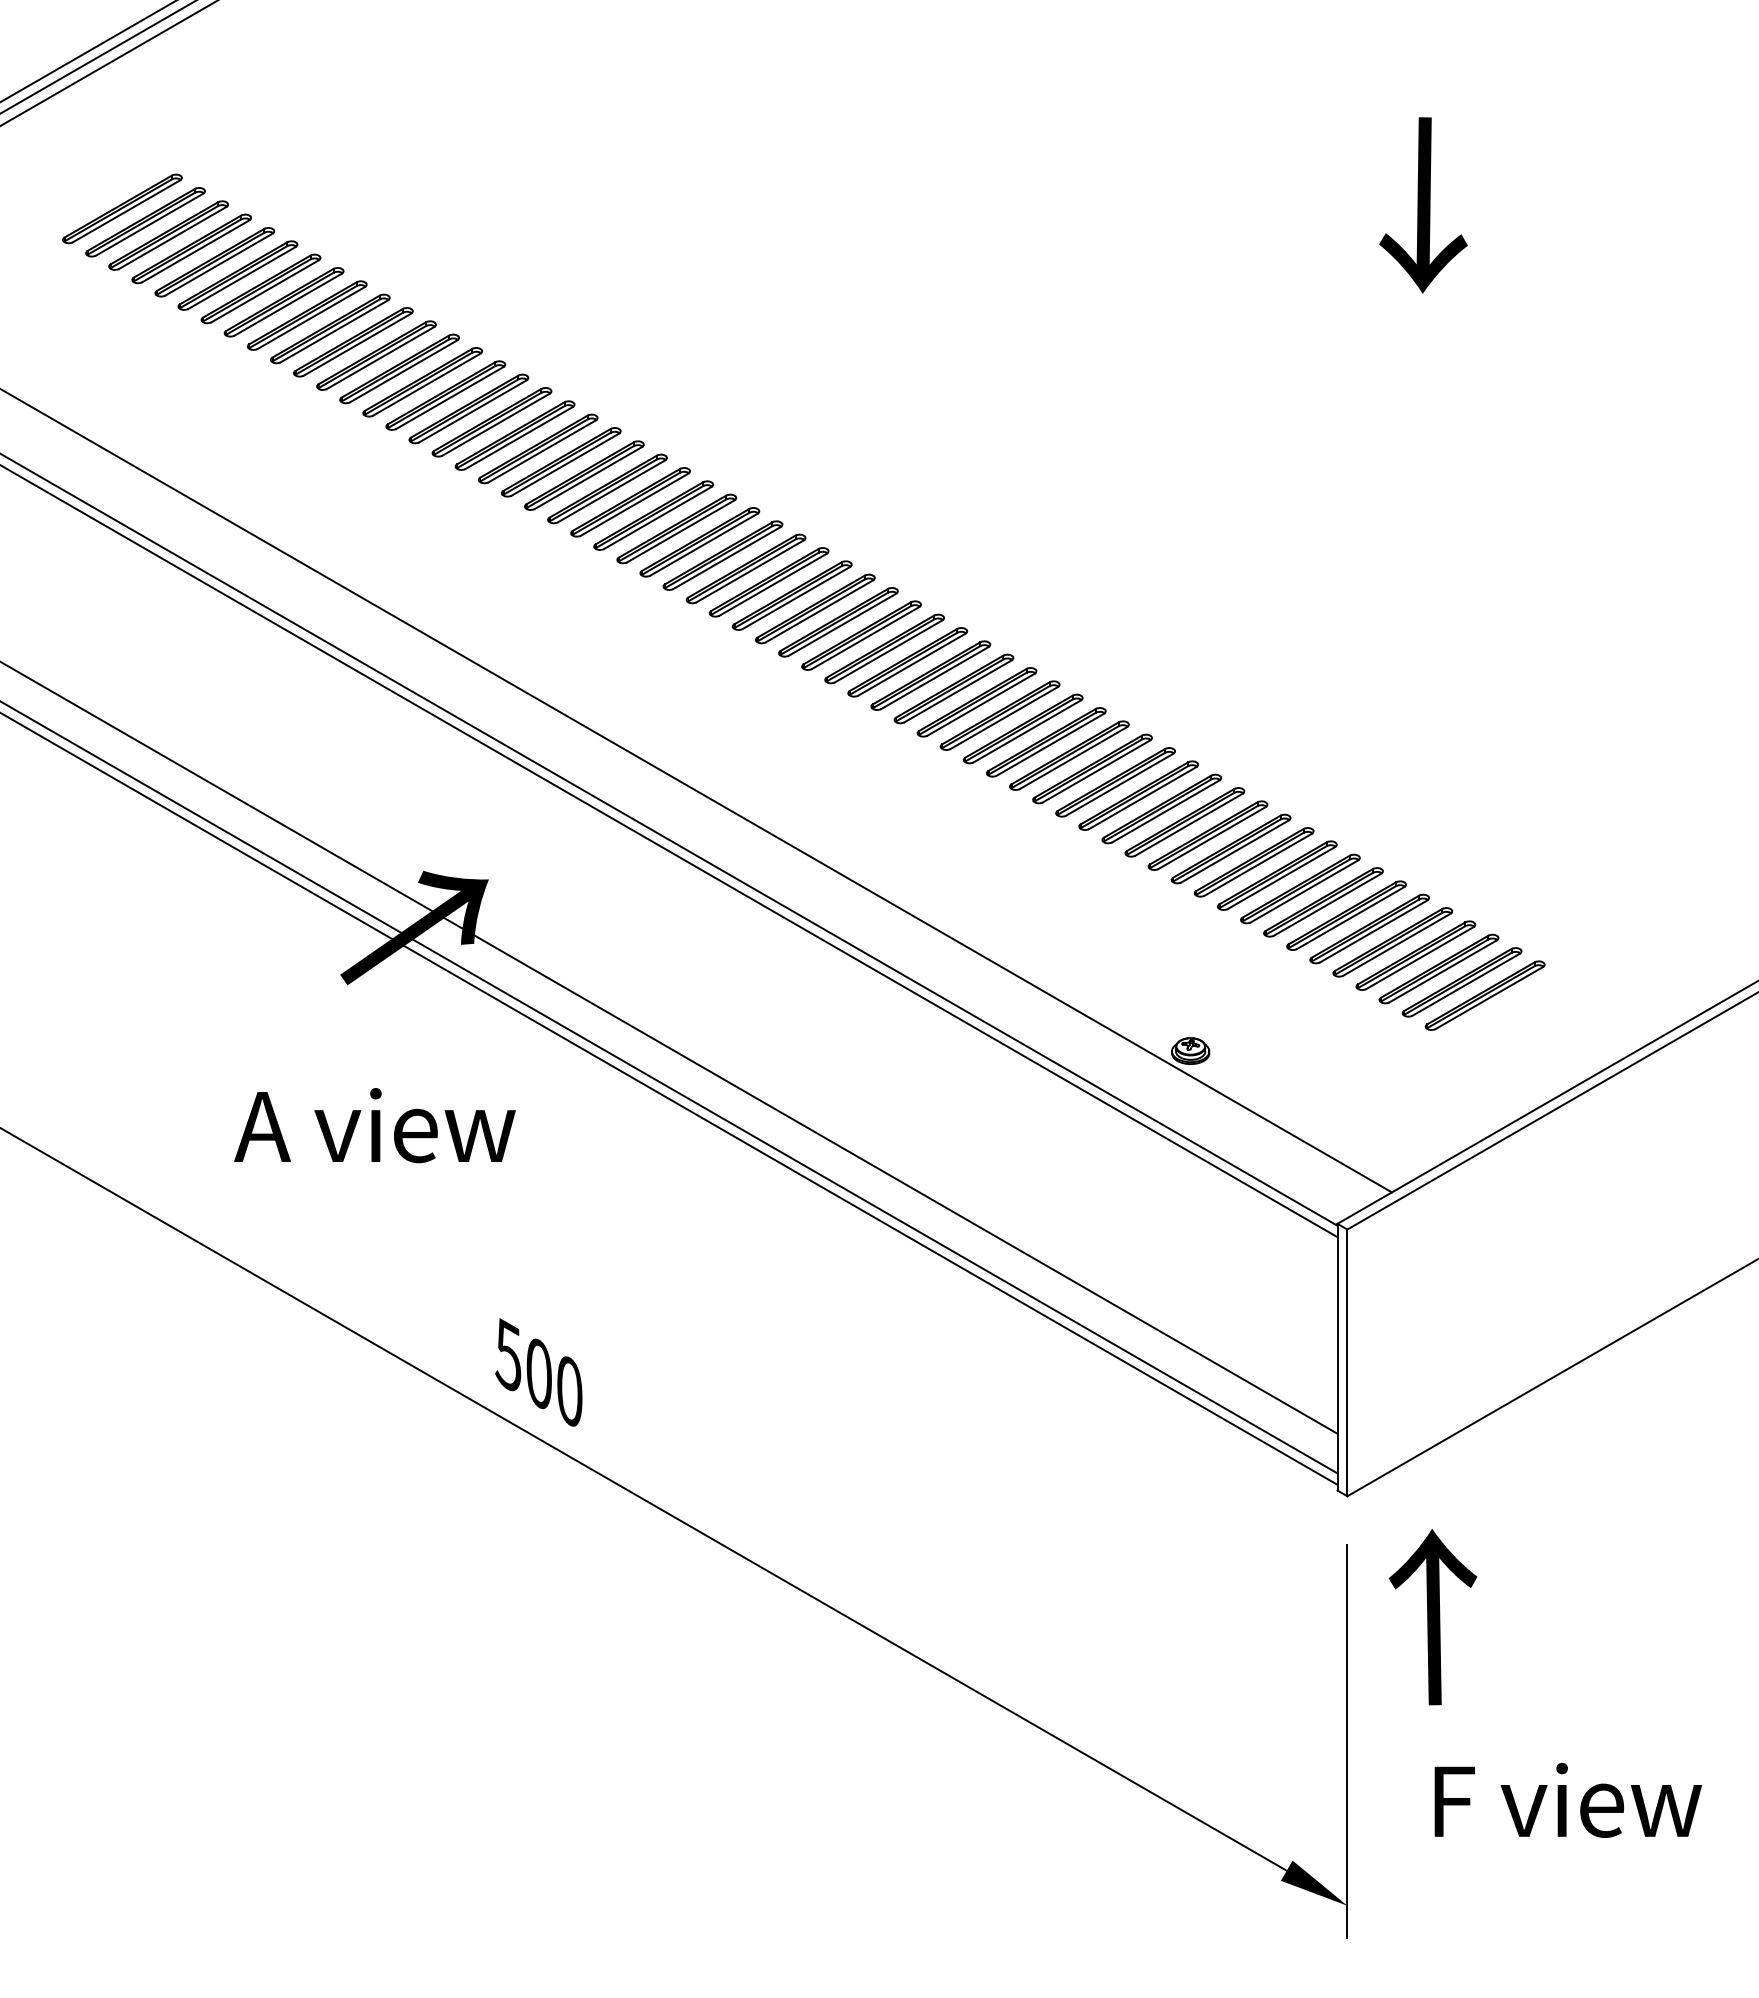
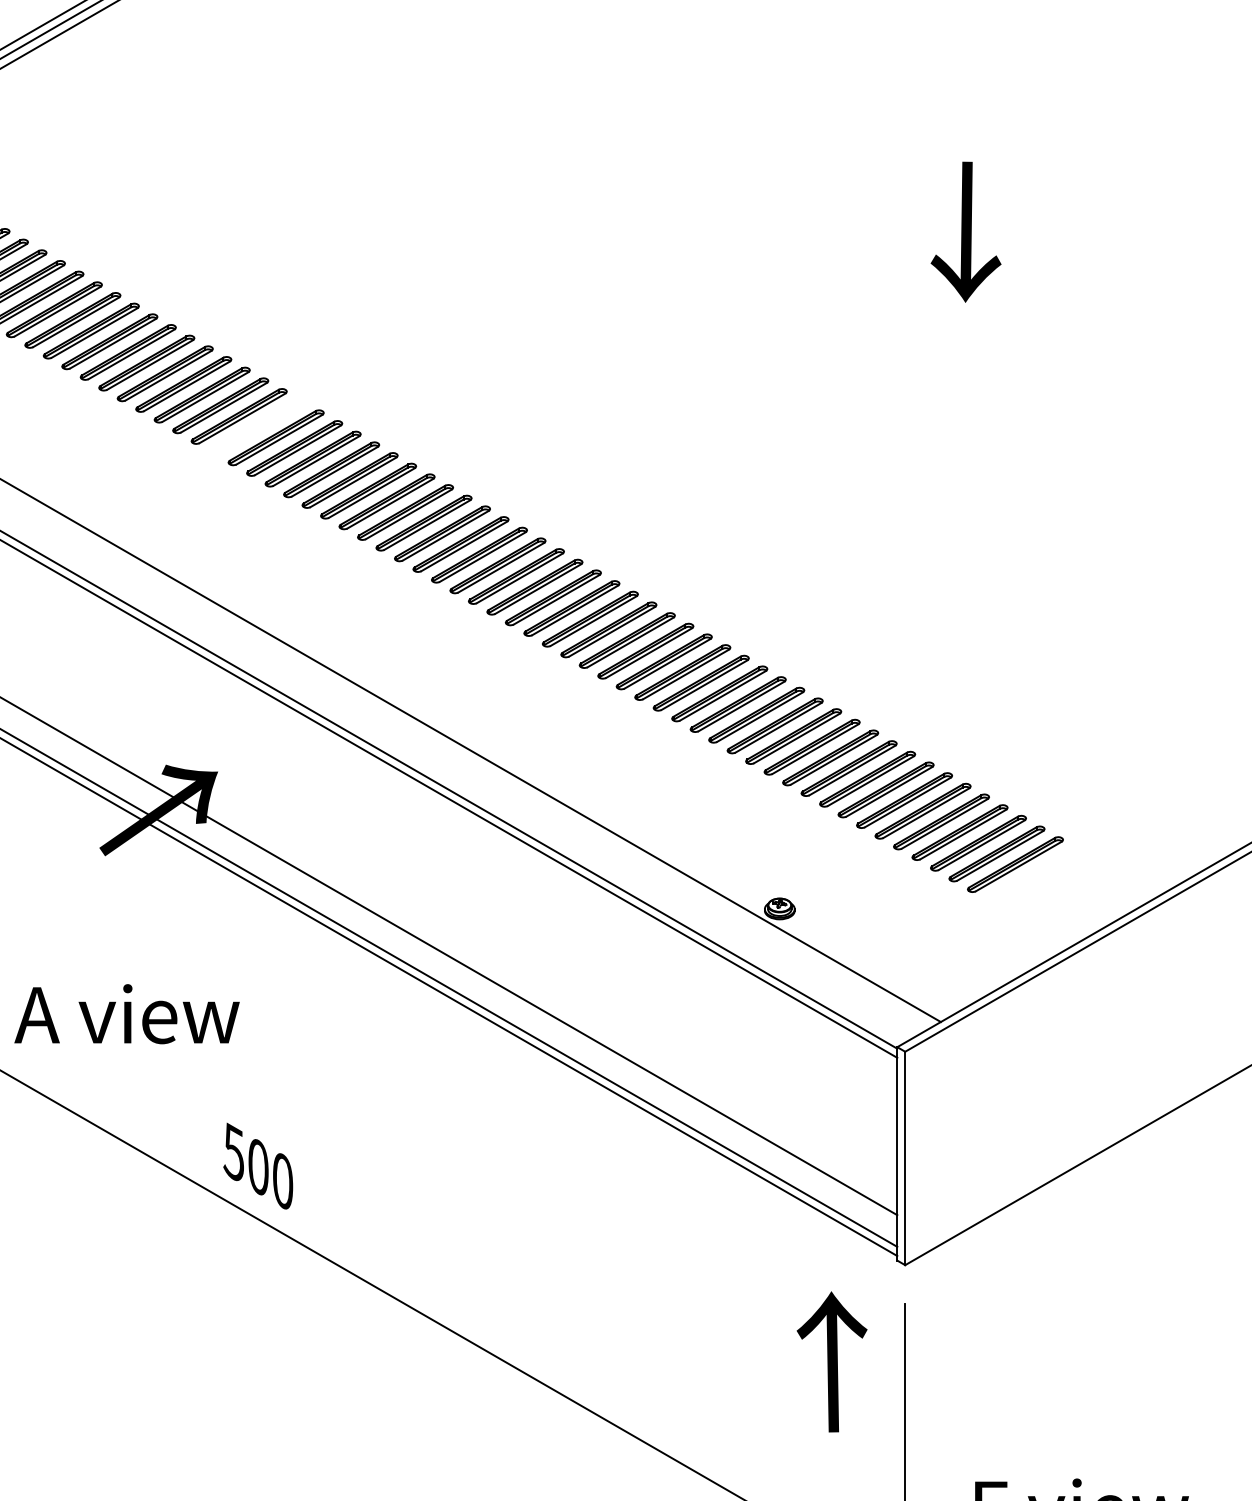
part: (537, 448) -> (257, 426), removed
text: (374, 1125) -> (126, 1014), moved
text: (1432, 1617) -> (831, 1362), moved

